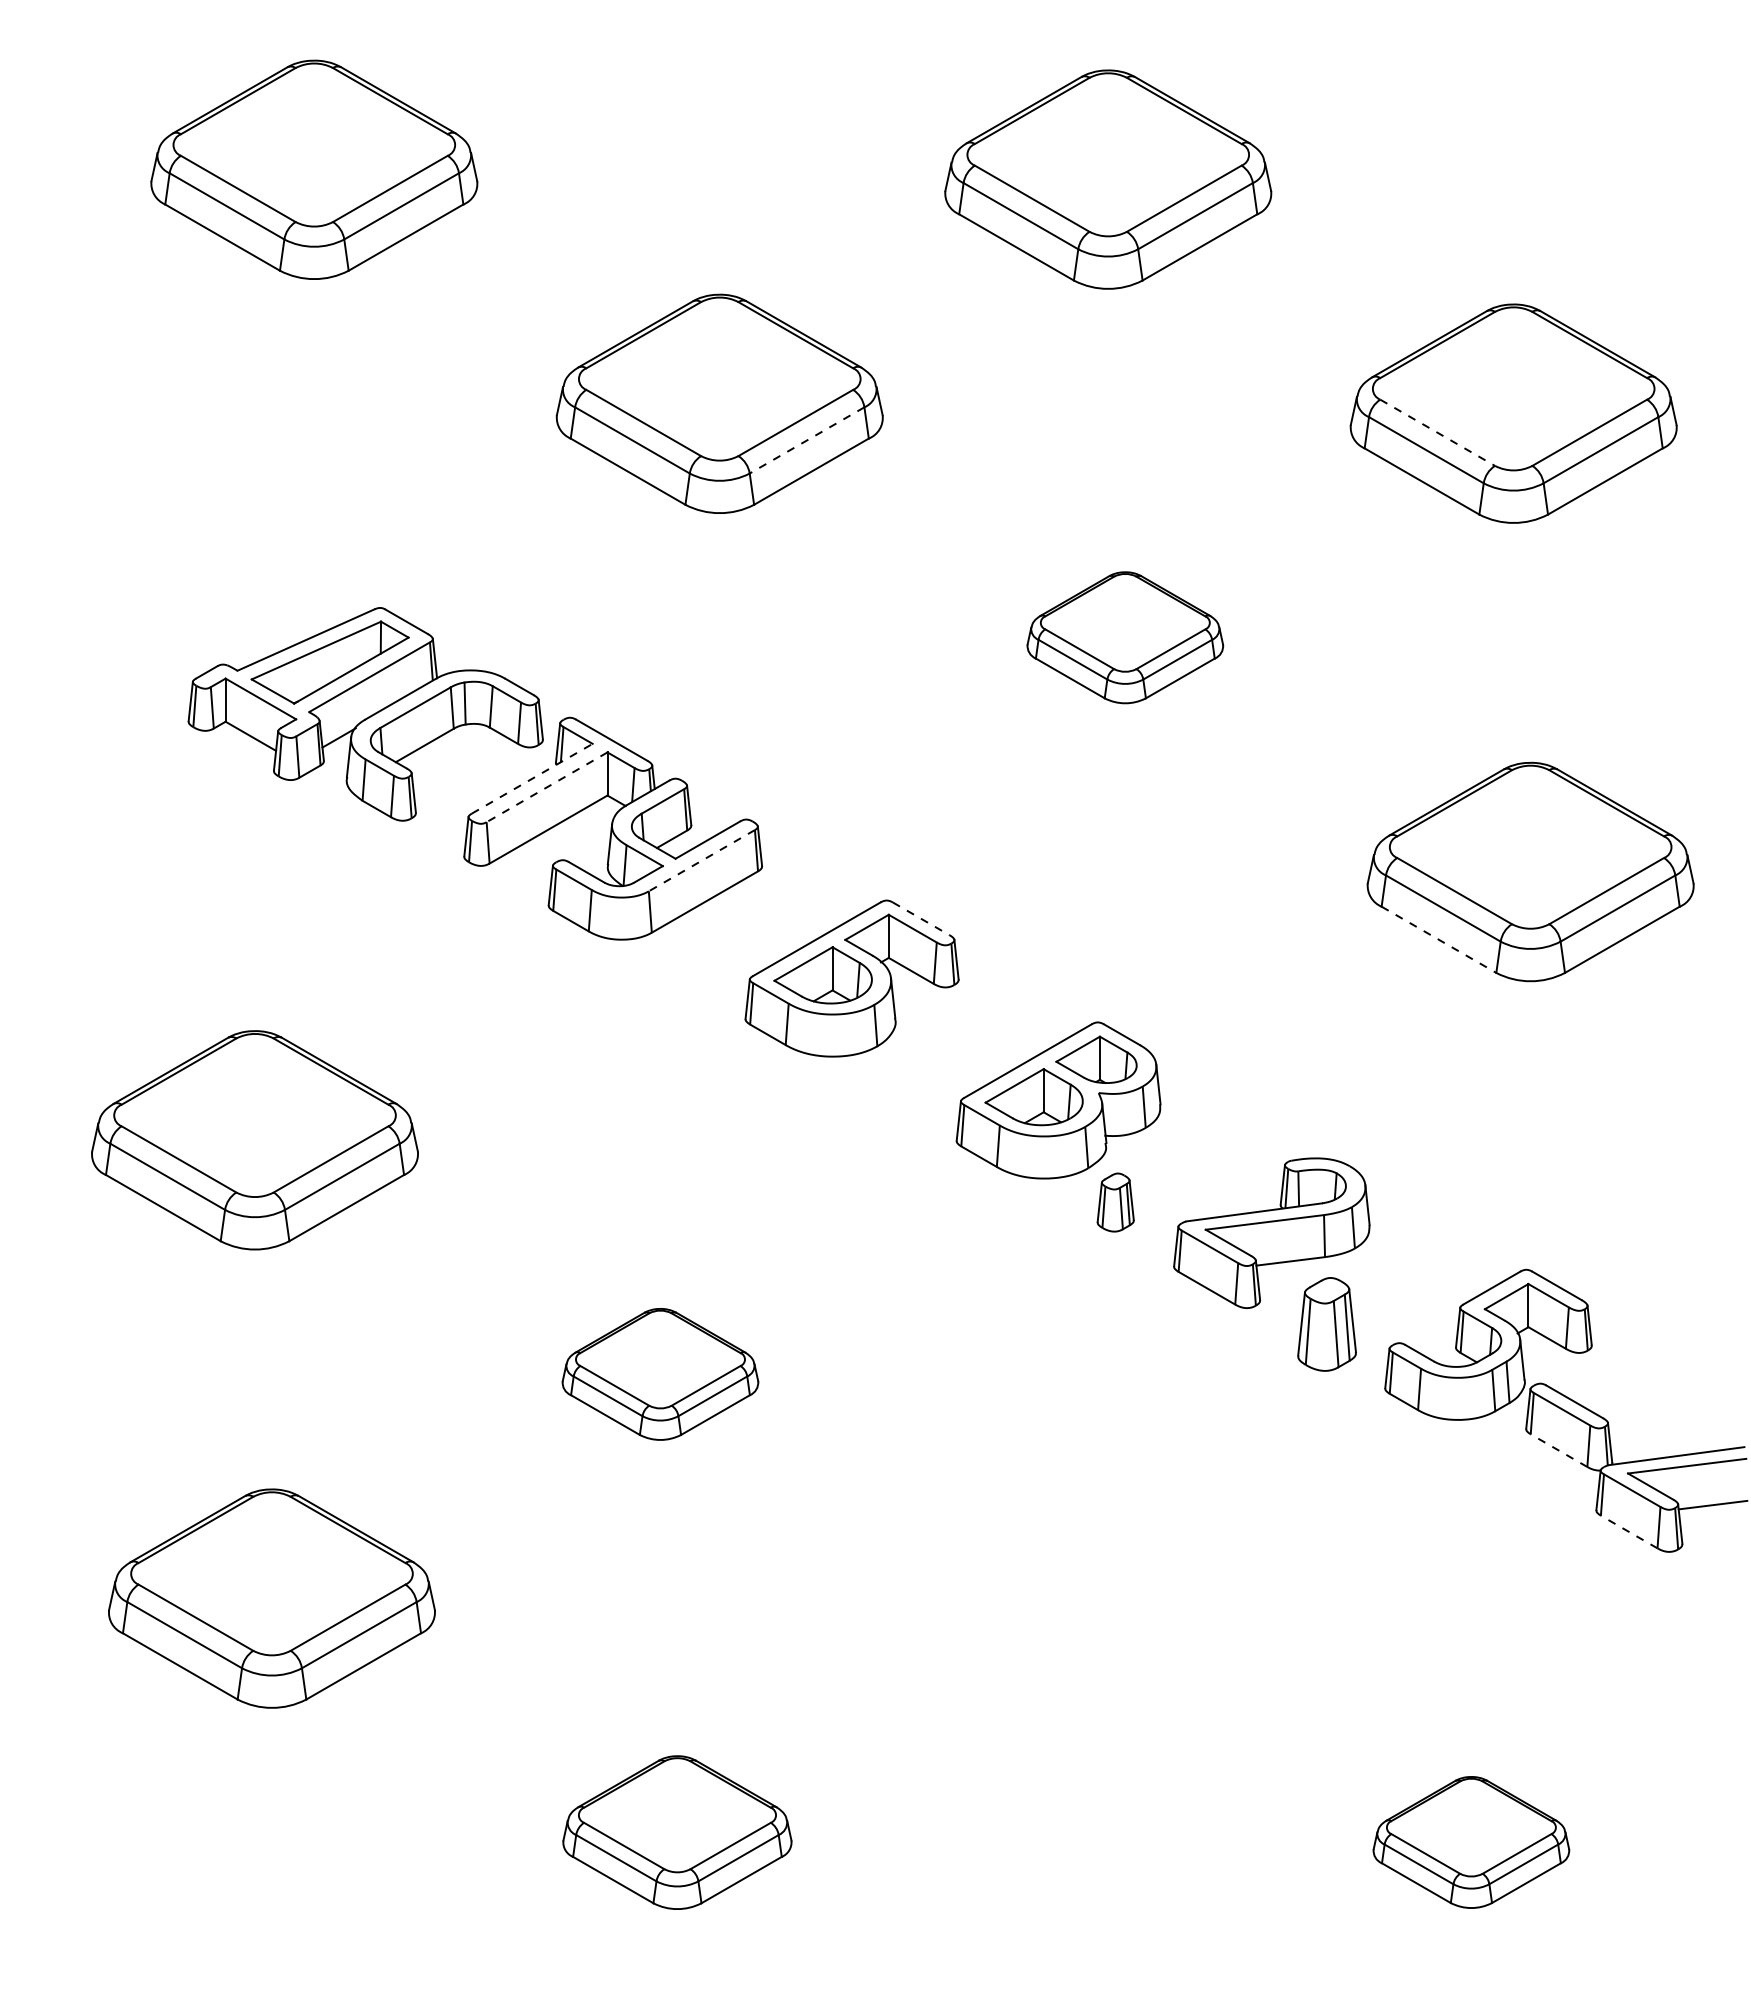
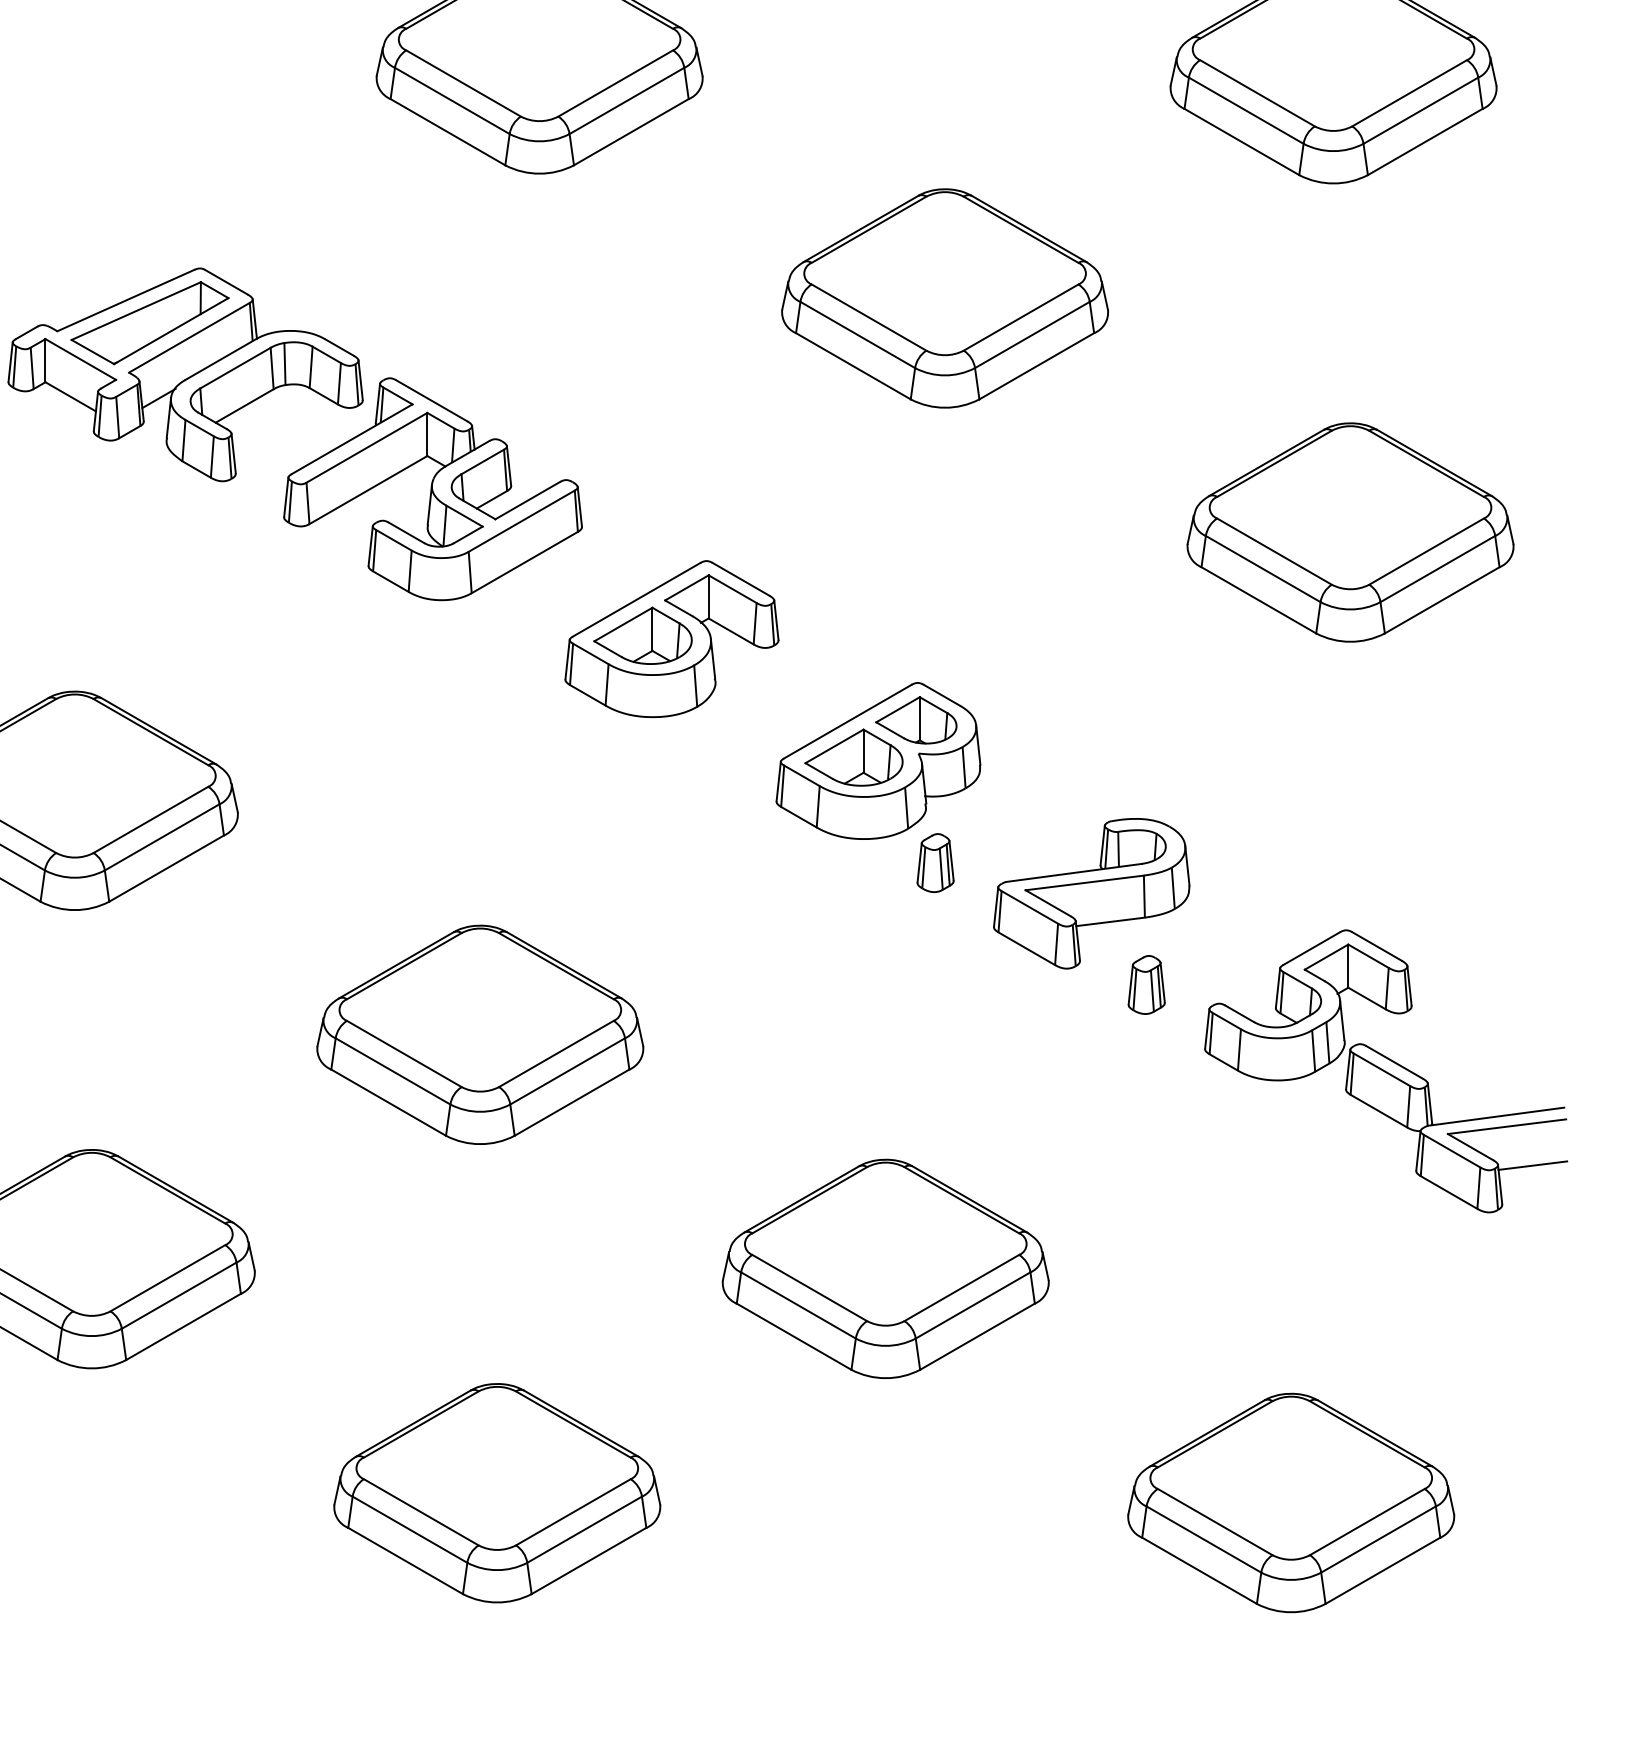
line: (1438, 433) -> (1258, 94), dashed -> solid
line: (806, 440) -> (626, 101), dashed -> solid
part: (1125, 637) -> (945, 298), size x1.67
line: (532, 778) -> (352, 439), dashed -> solid
line: (547, 787) -> (367, 448), dashed -> solid
line: (701, 860) -> (521, 521), dashed -> solid
line: (921, 918) -> (741, 579), dashed -> solid
line: (1439, 940) -> (1259, 601), dashed -> solid
part: (1326, 1324) -> (1146, 985), size x0.62
part: (660, 1374) -> (480, 1035), size x1.67
line: (1559, 1450) -> (1379, 1111), dashed -> solid
line: (1629, 1532) -> (1449, 1193), dashed -> solid
part: (1065, 1608) -> (885, 1269), added
part: (677, 1832) -> (497, 1493), size x1.43
part: (1471, 1842) -> (1291, 1503), size x1.67

